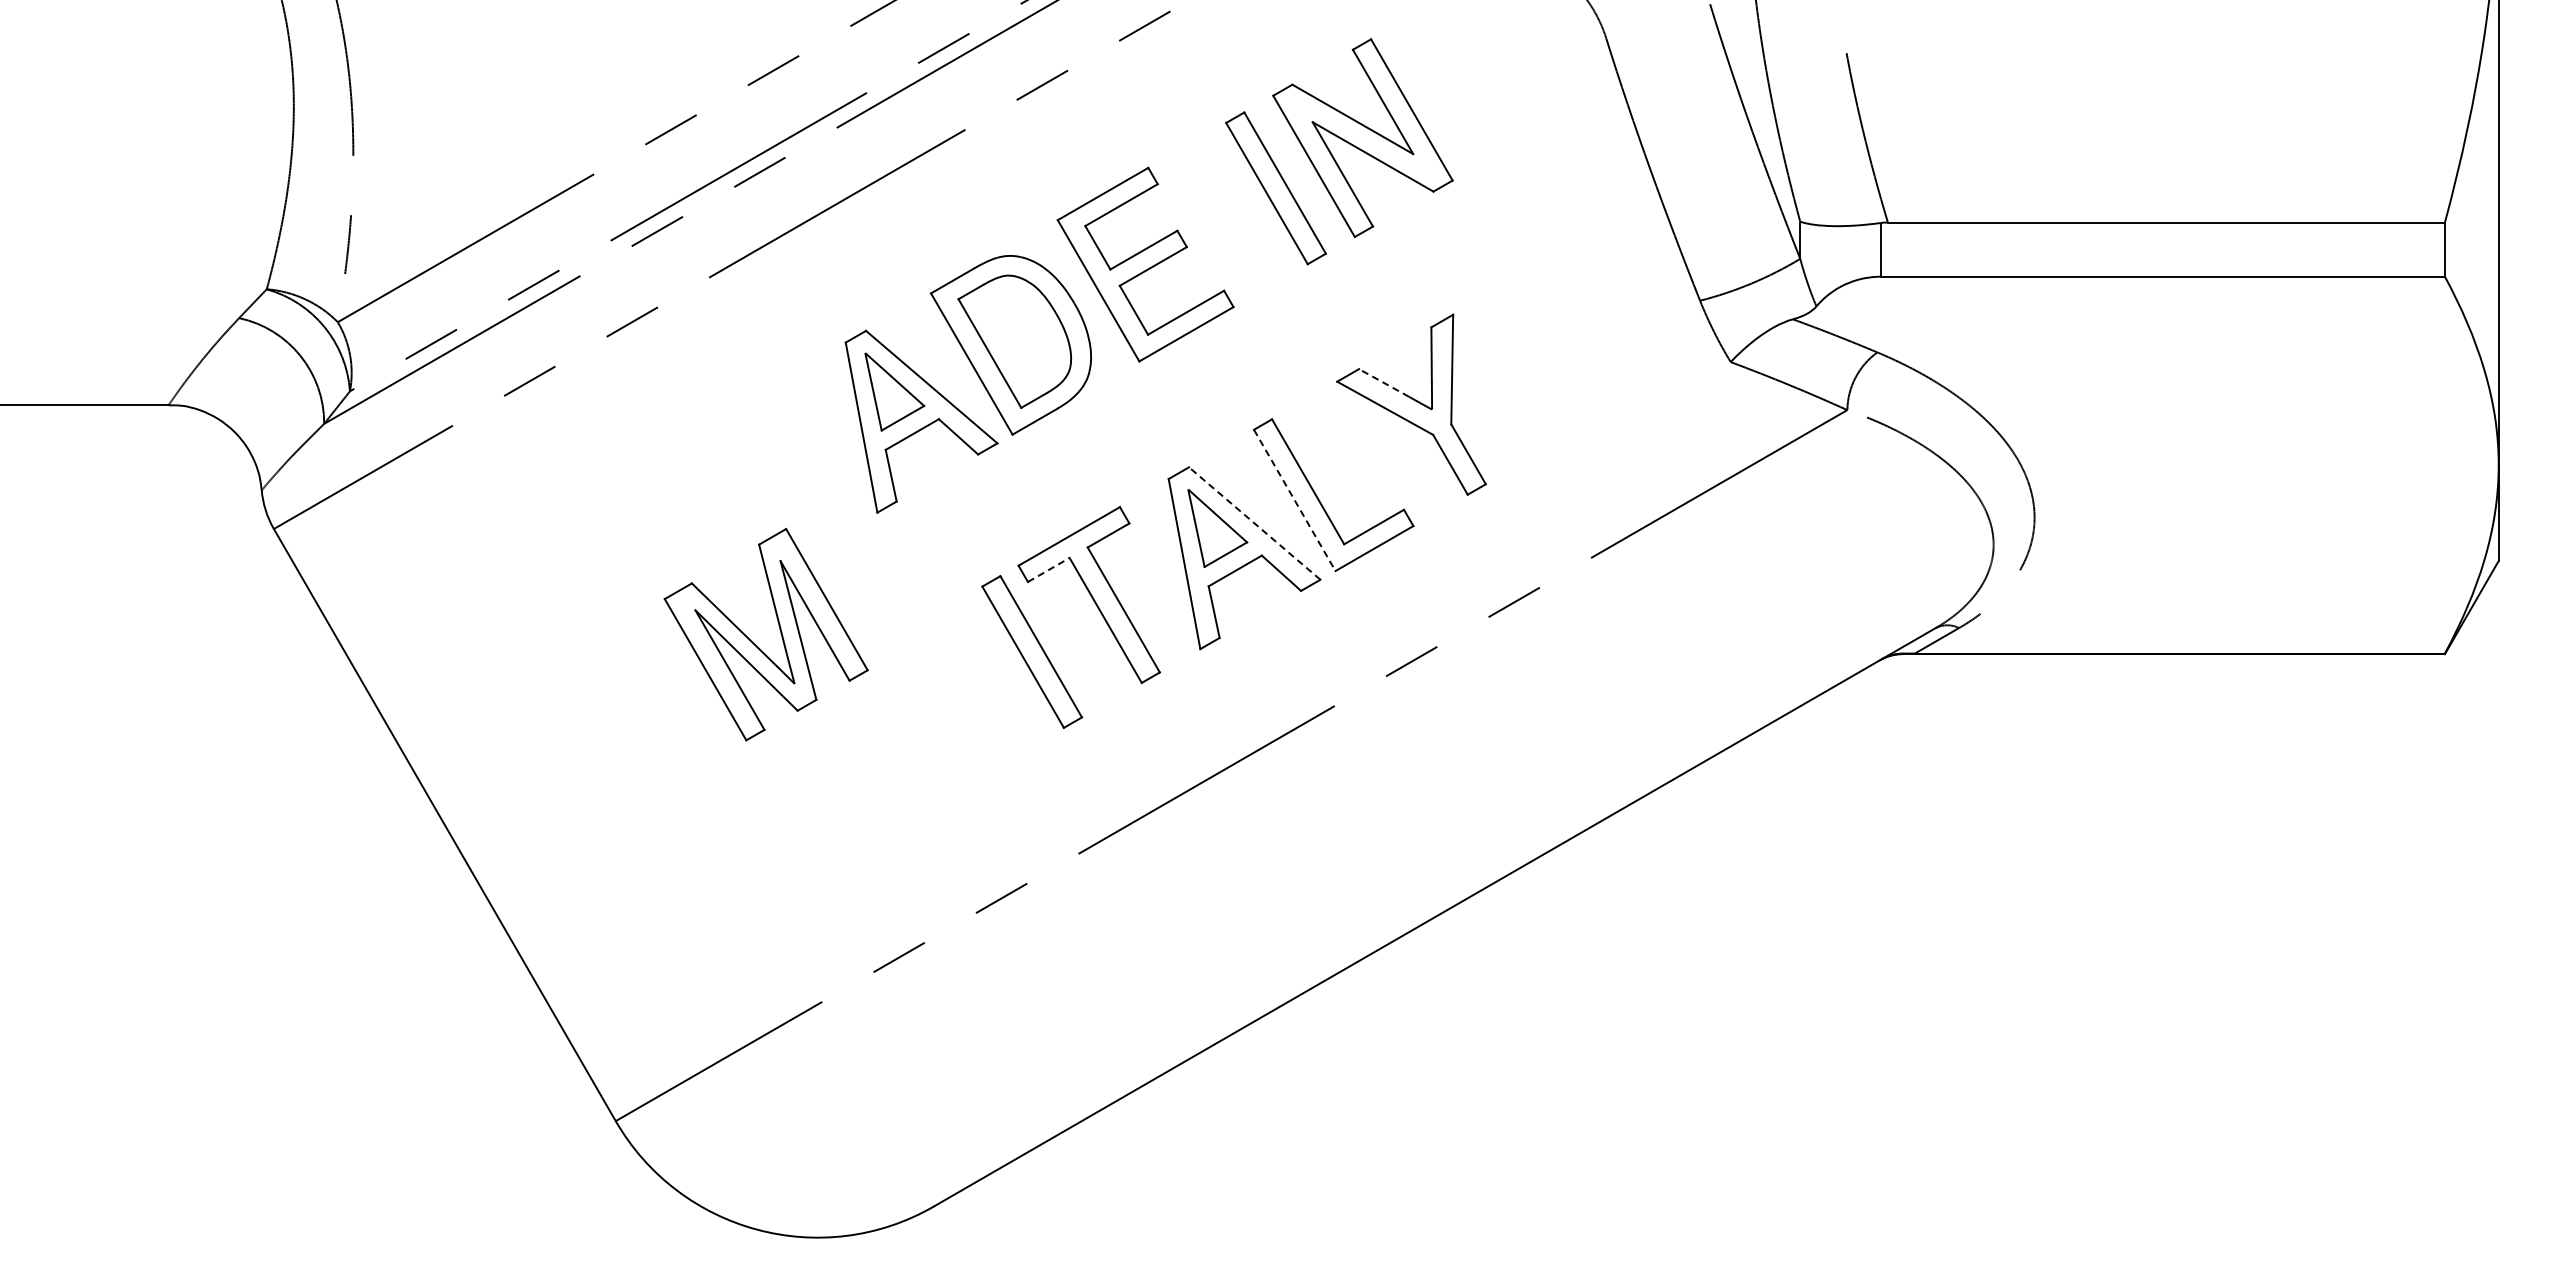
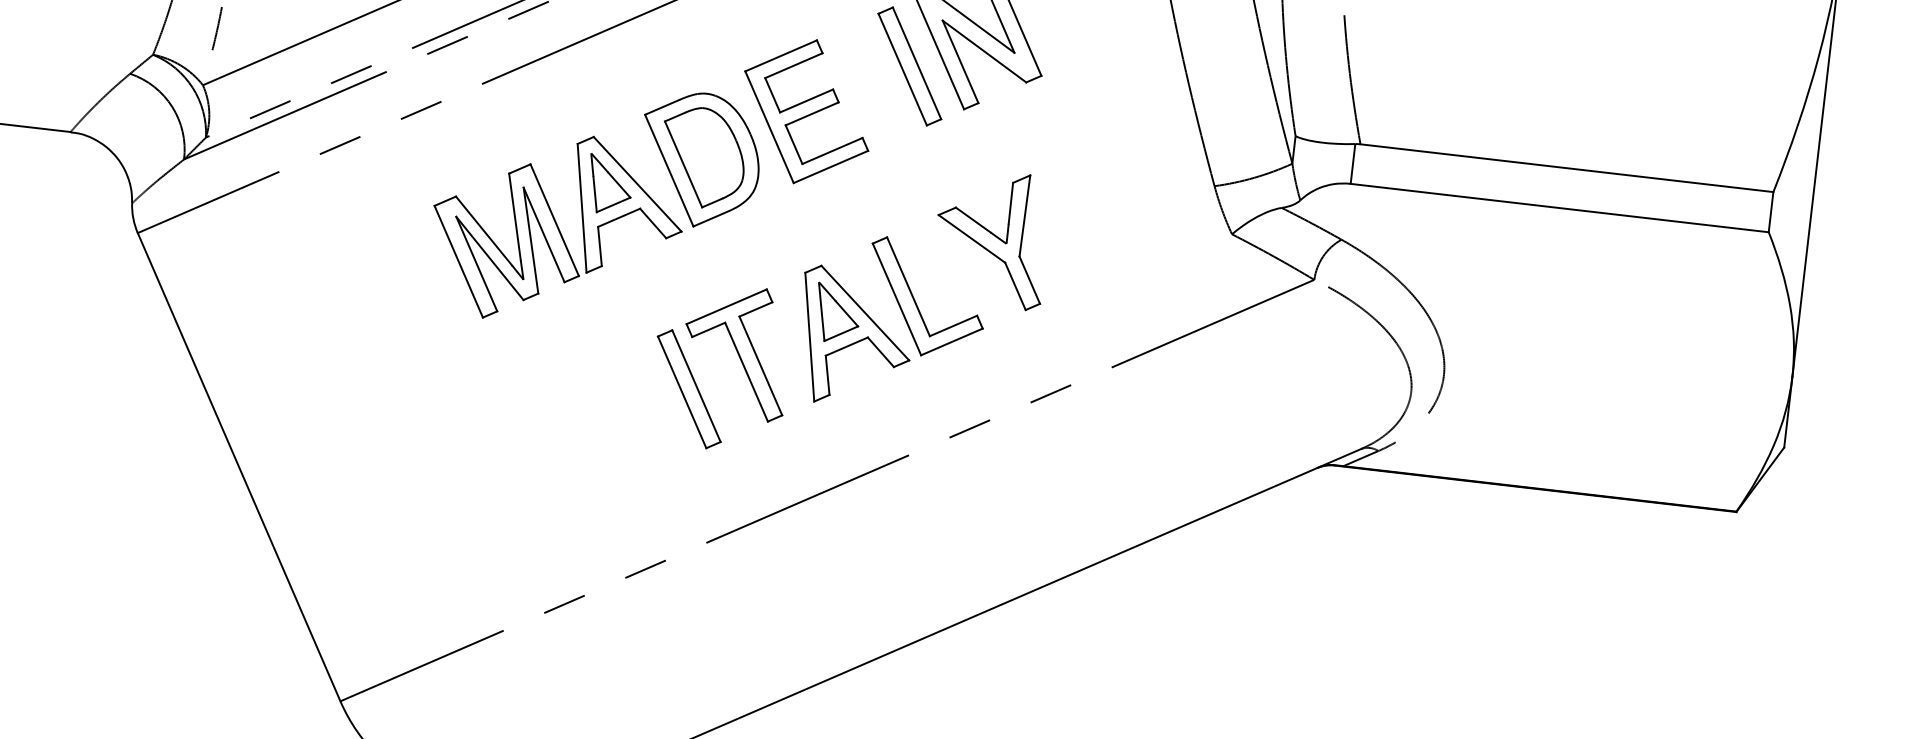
line: (1384, 382) -> (973, 219), dashed -> solid
line: (1294, 500) -> (896, 299), dashed -> solid
line: (1254, 523) -> (865, 313), dashed -> solid
line: (1049, 569) -> (709, 329), dashed -> solid
part: (758, 646) -> (499, 249), moved

